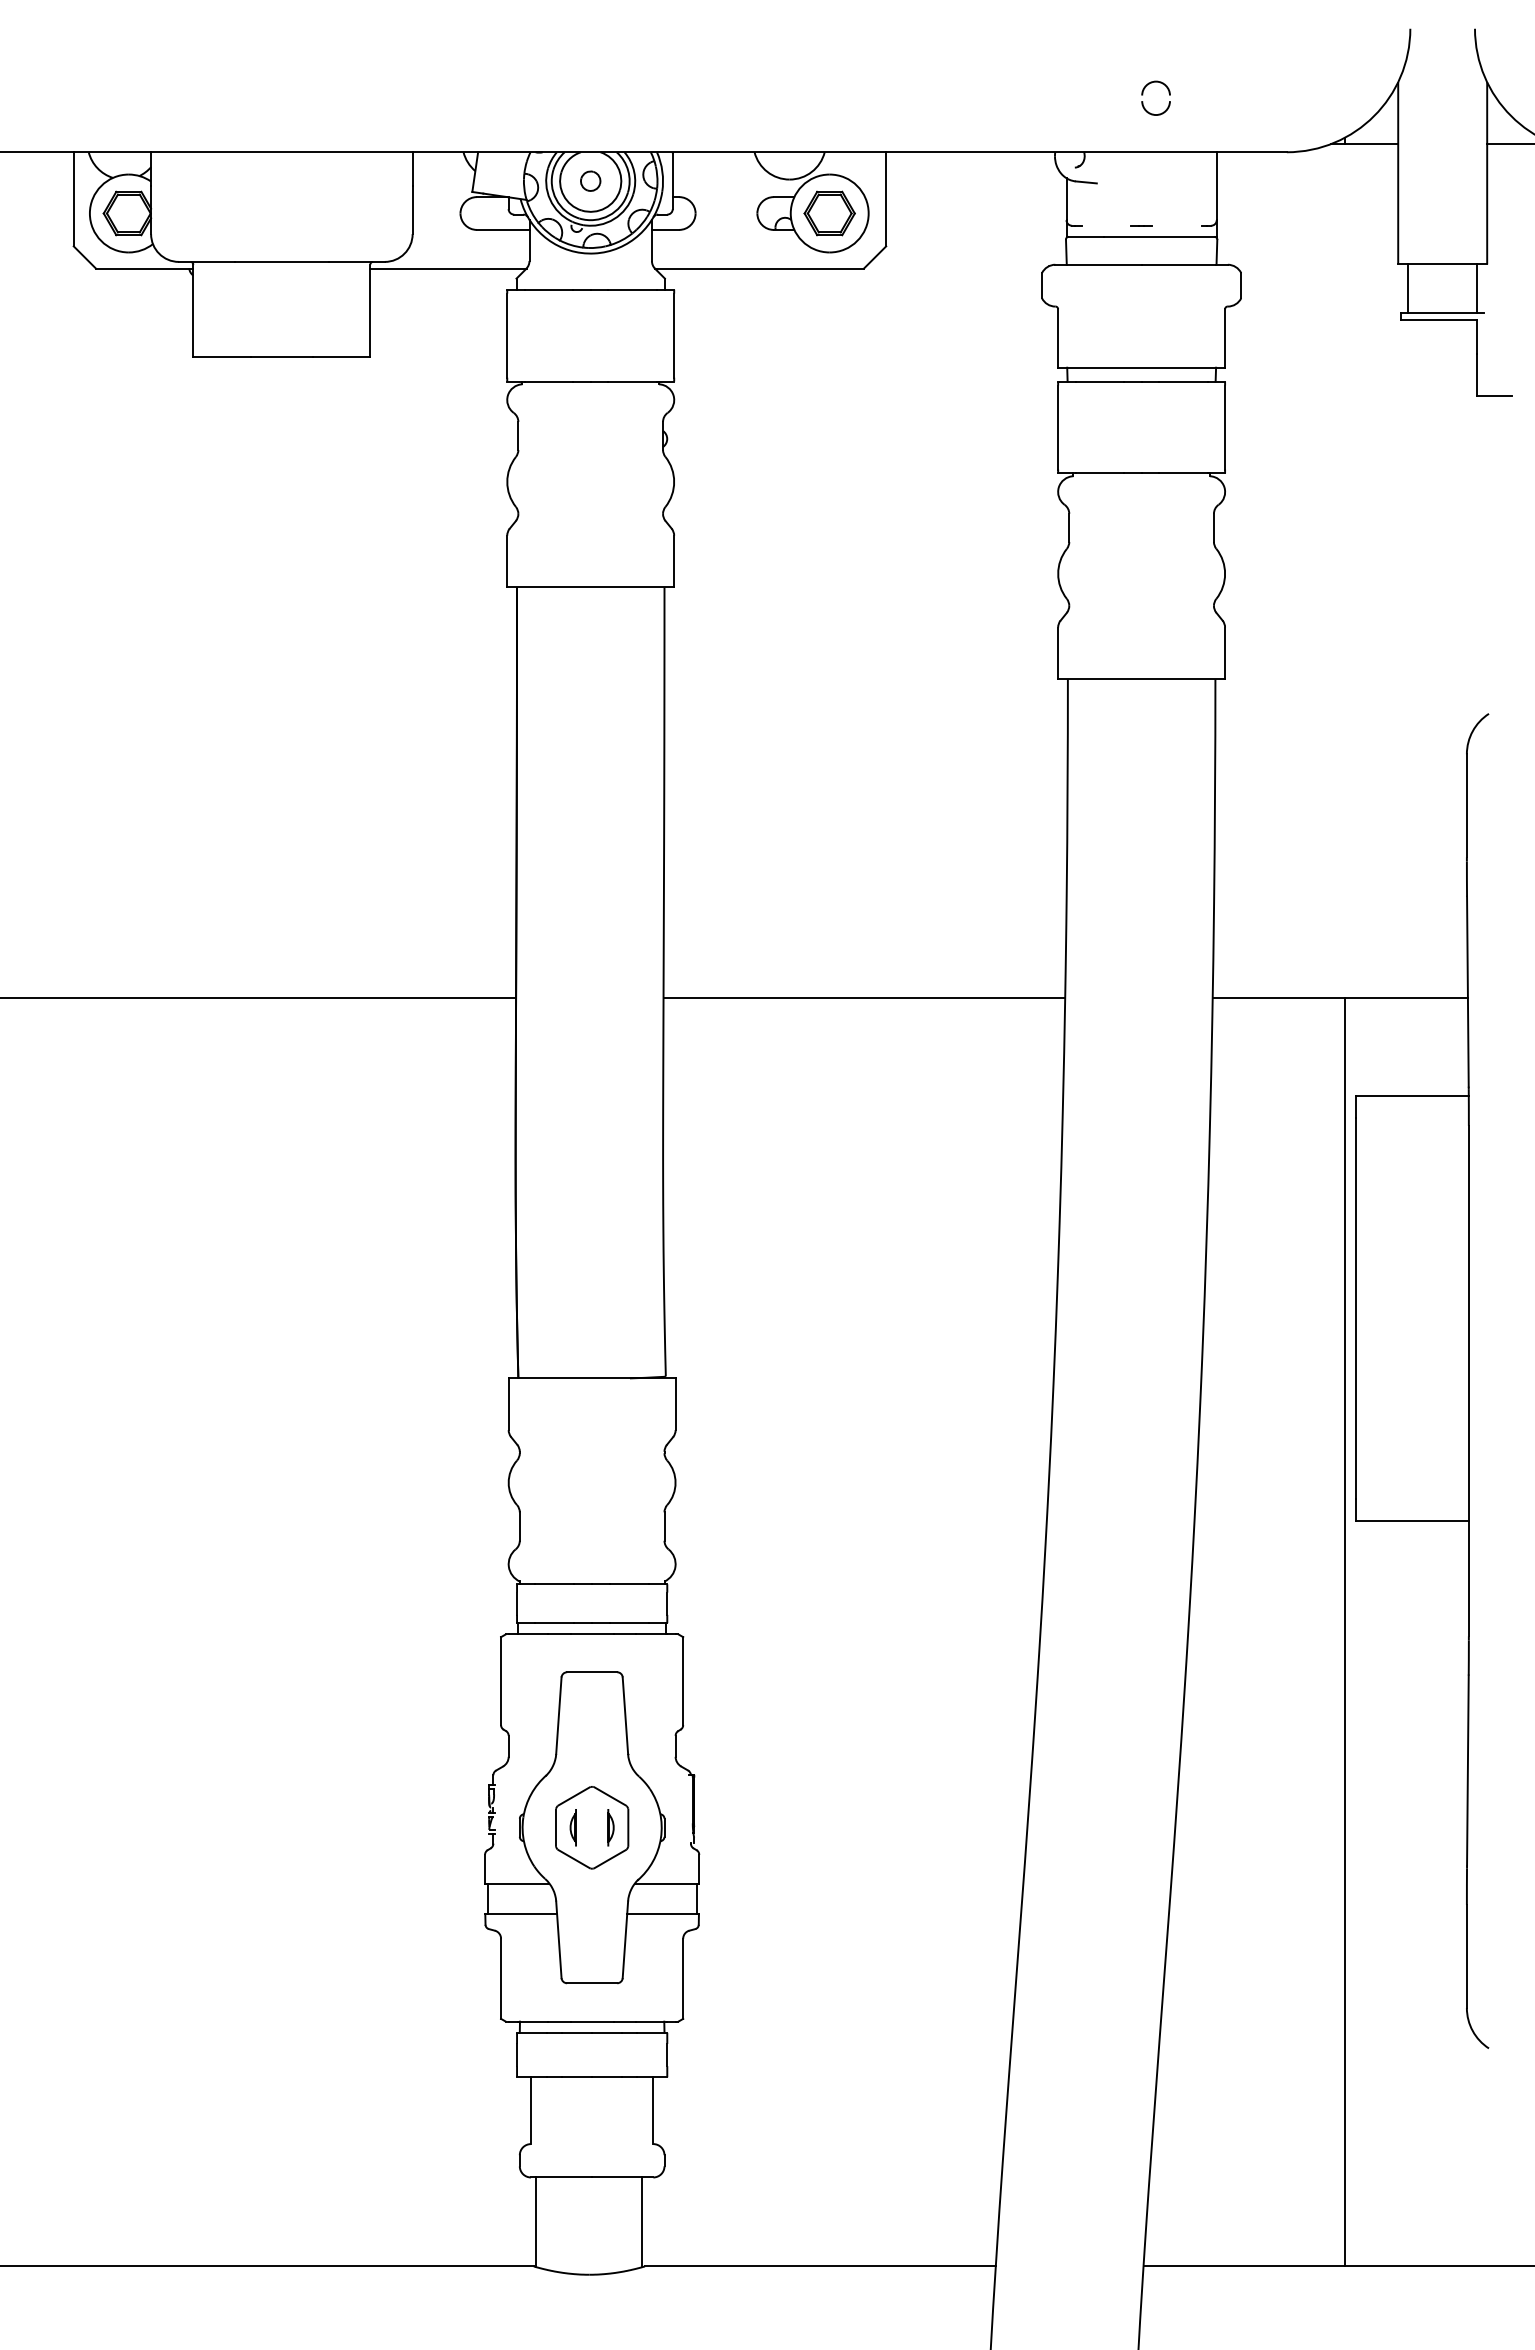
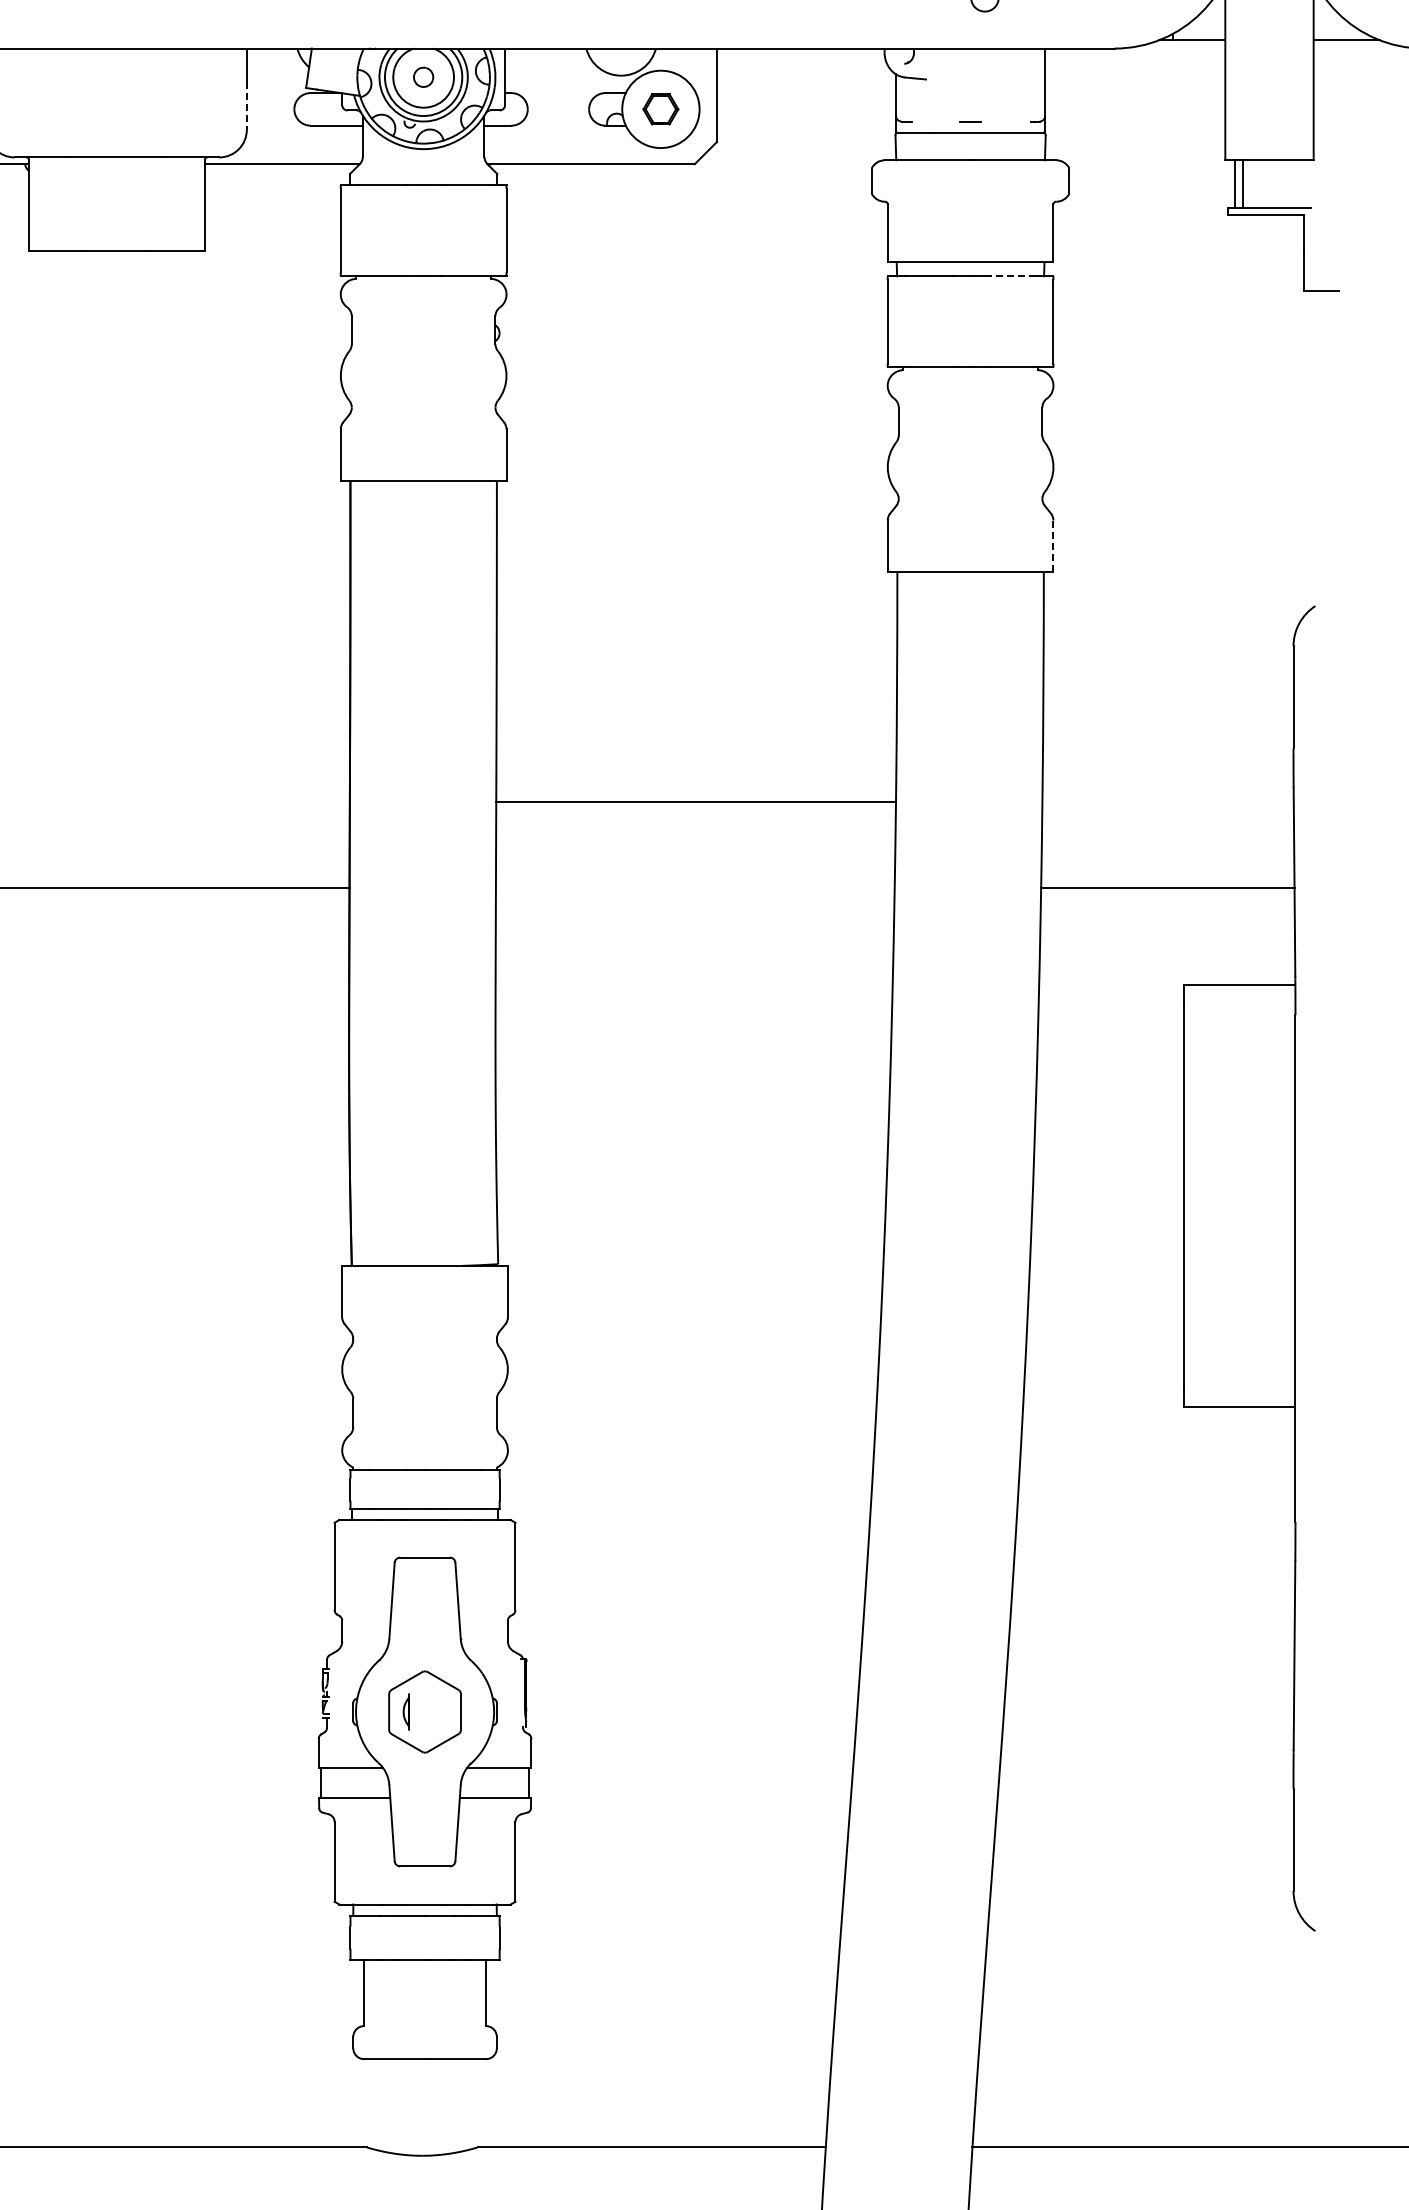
line: (412, 210) -> (246, 106), solid -> dashed
part: (829, 213) -> (660, 109), size x0.7
line: (1477, 288) -> (1243, 183), moved
line: (1182, 381) -> (1011, 276), solid -> dashed
line: (1225, 653) -> (1053, 546), solid -> dashed
line: (864, 998) -> (695, 802), moved
line: (1345, 1632) -> (1172, 1518), removed
part: (610, 1827) -> (443, 1711), removed
line: (536, 2222) -> (369, 2103), removed
line: (642, 2222) -> (475, 2103), removed

